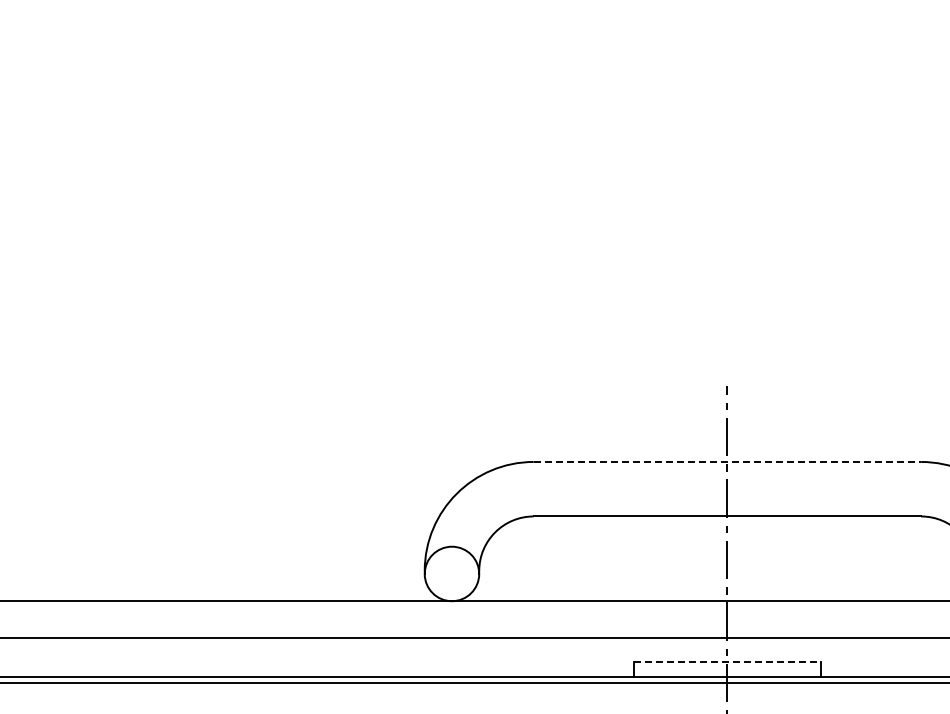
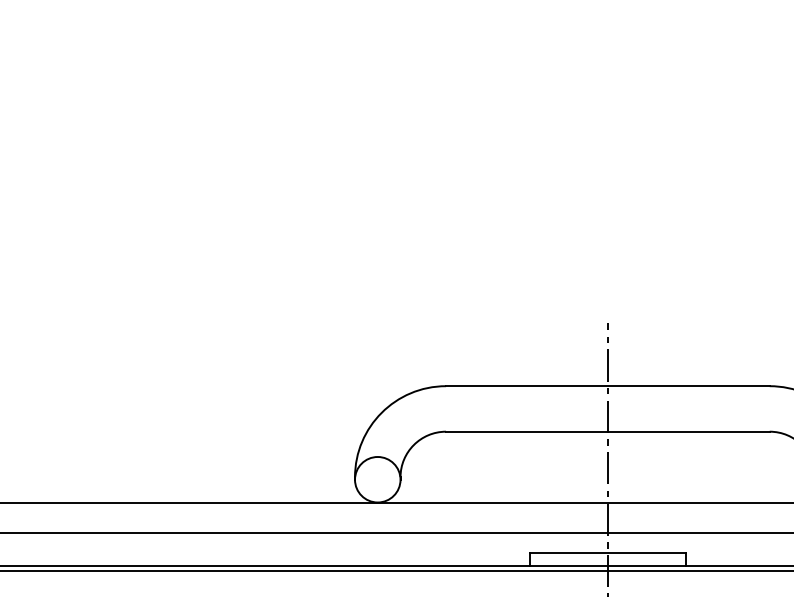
line: (727, 461) -> (607, 385), dashed -> solid
line: (727, 661) -> (607, 552), dashed -> solid

